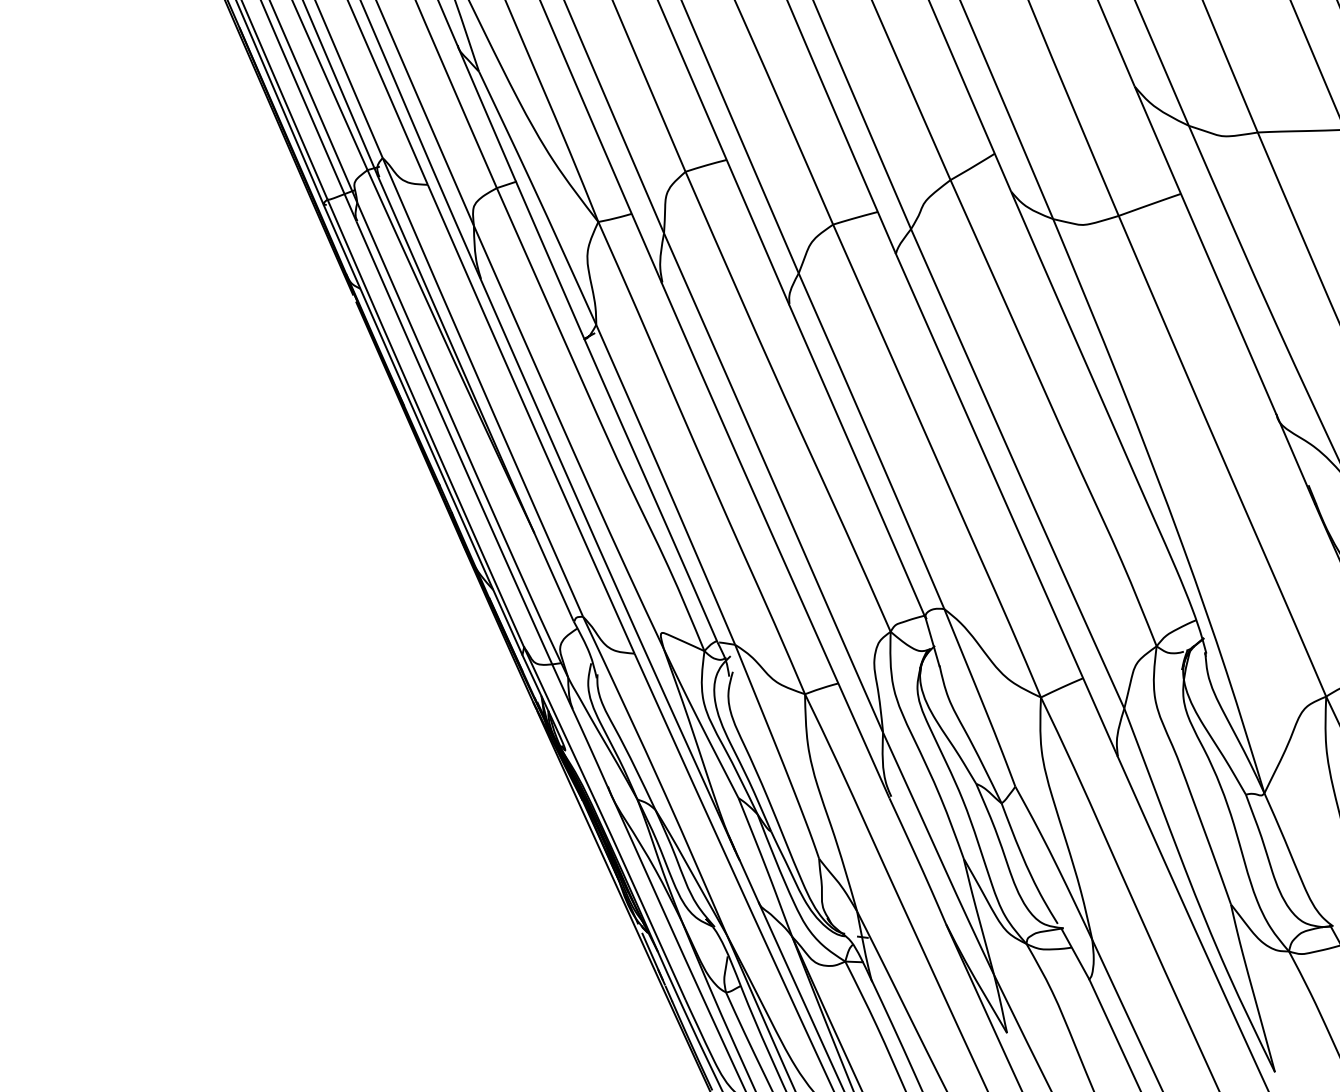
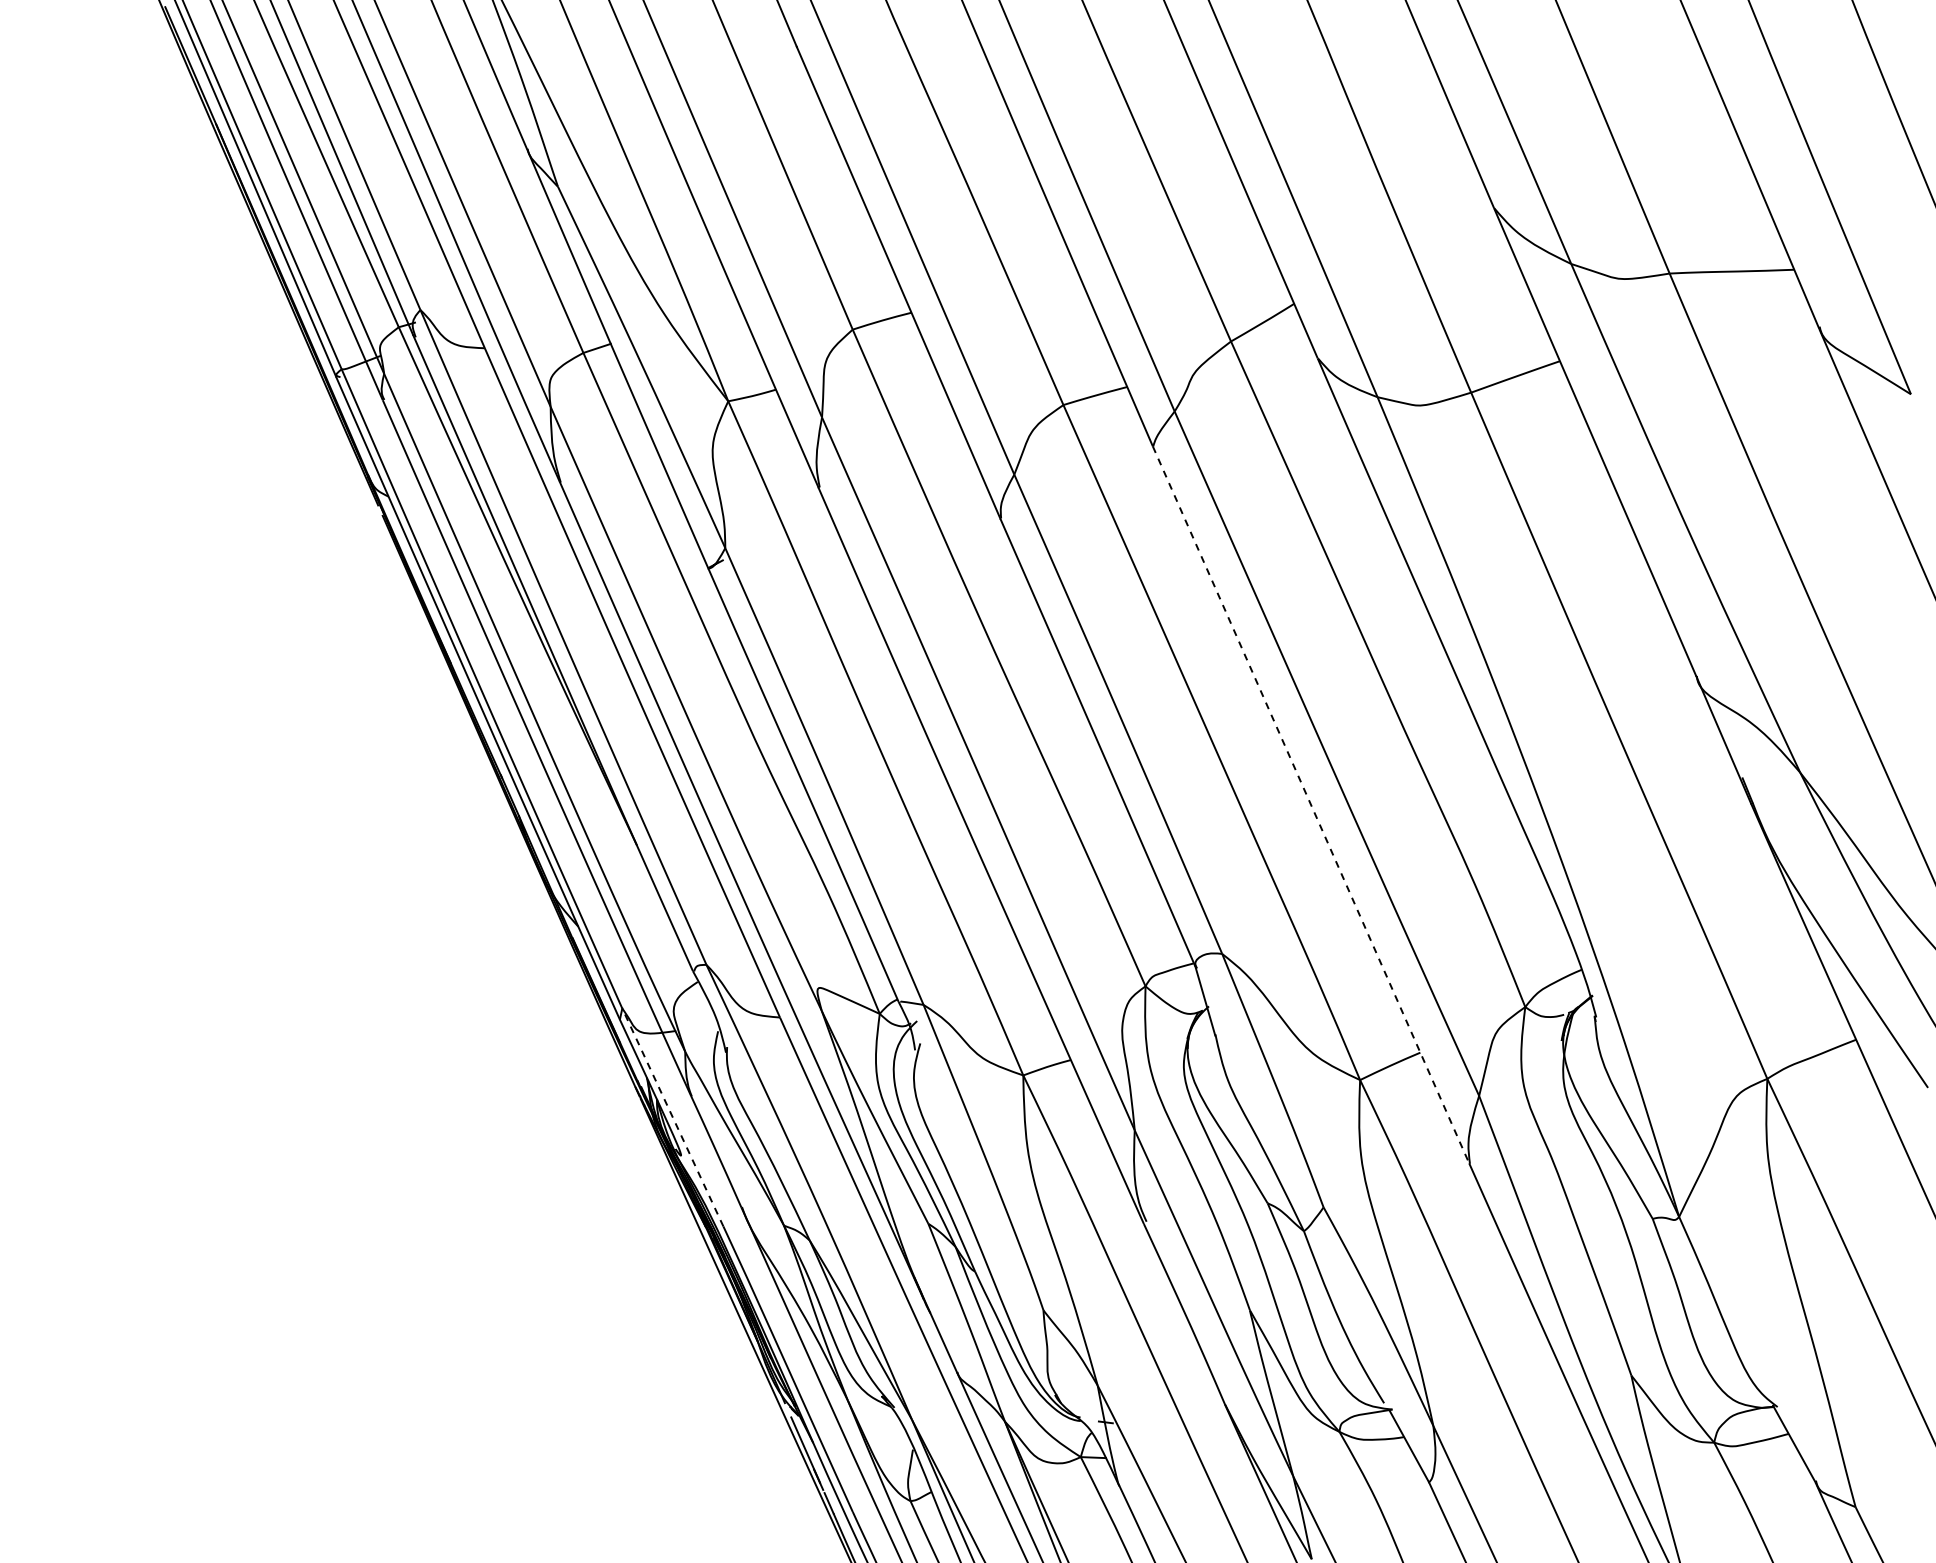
line: (1006, 504) -> (1311, 804), solid -> dashed
line: (559, 723) -> (672, 1117), solid -> dashed

